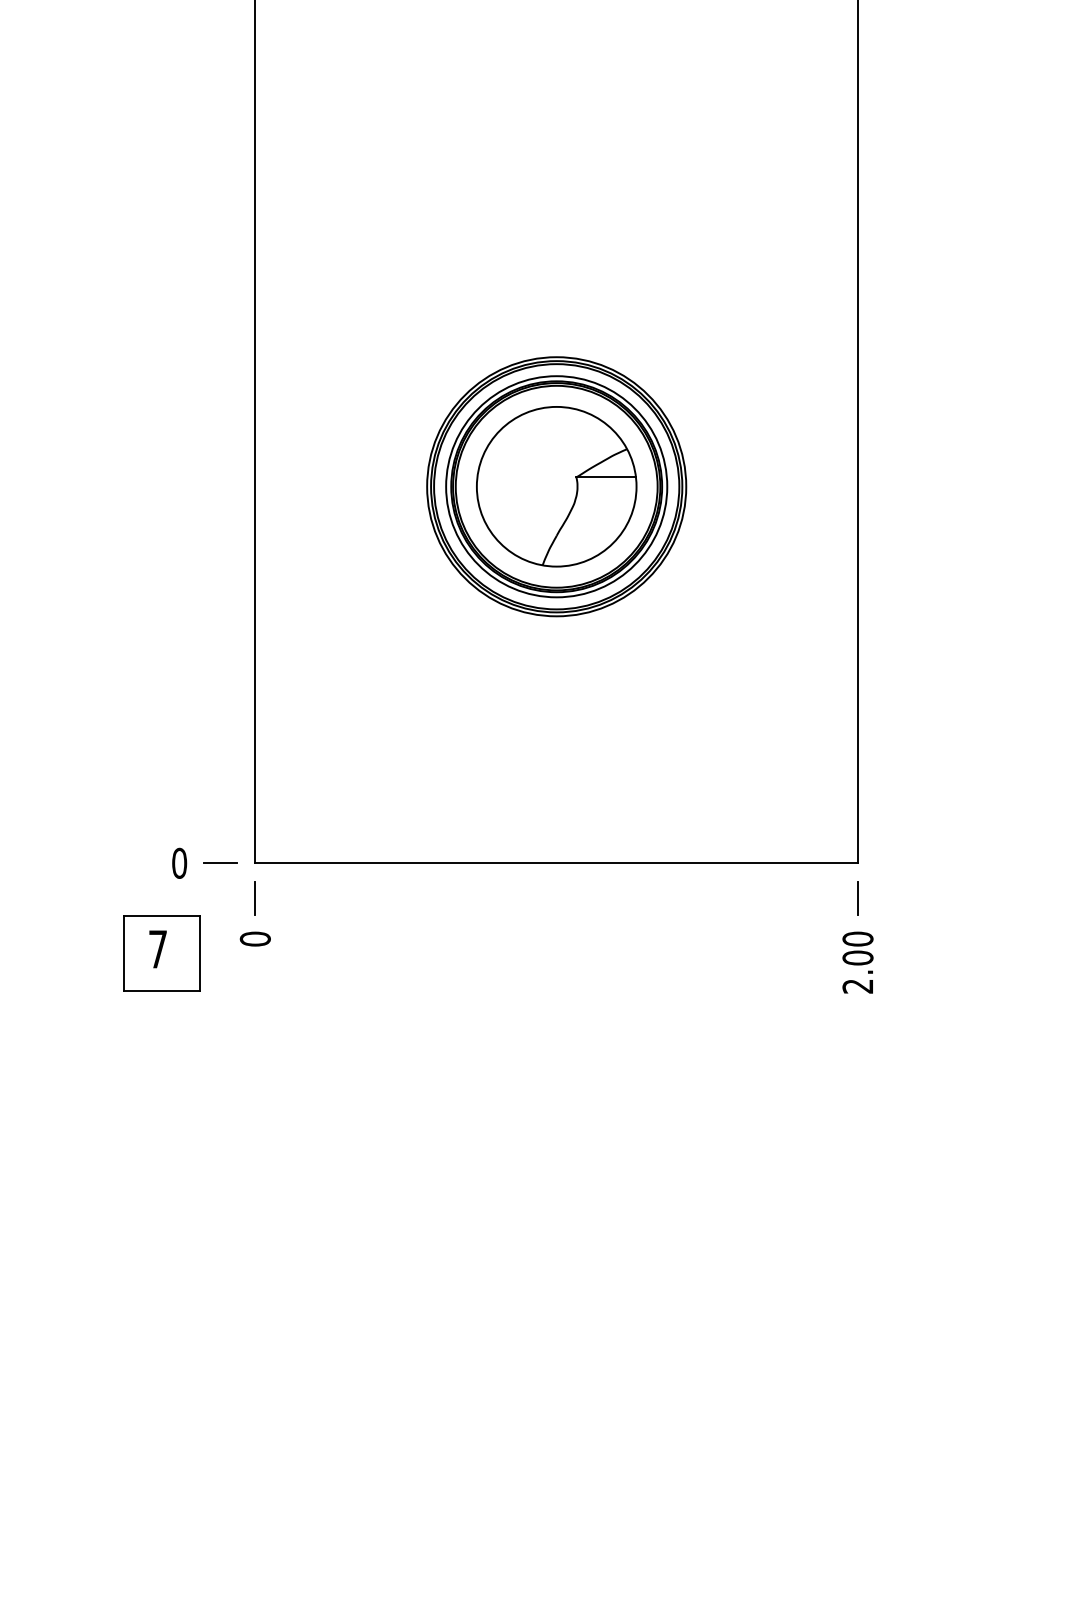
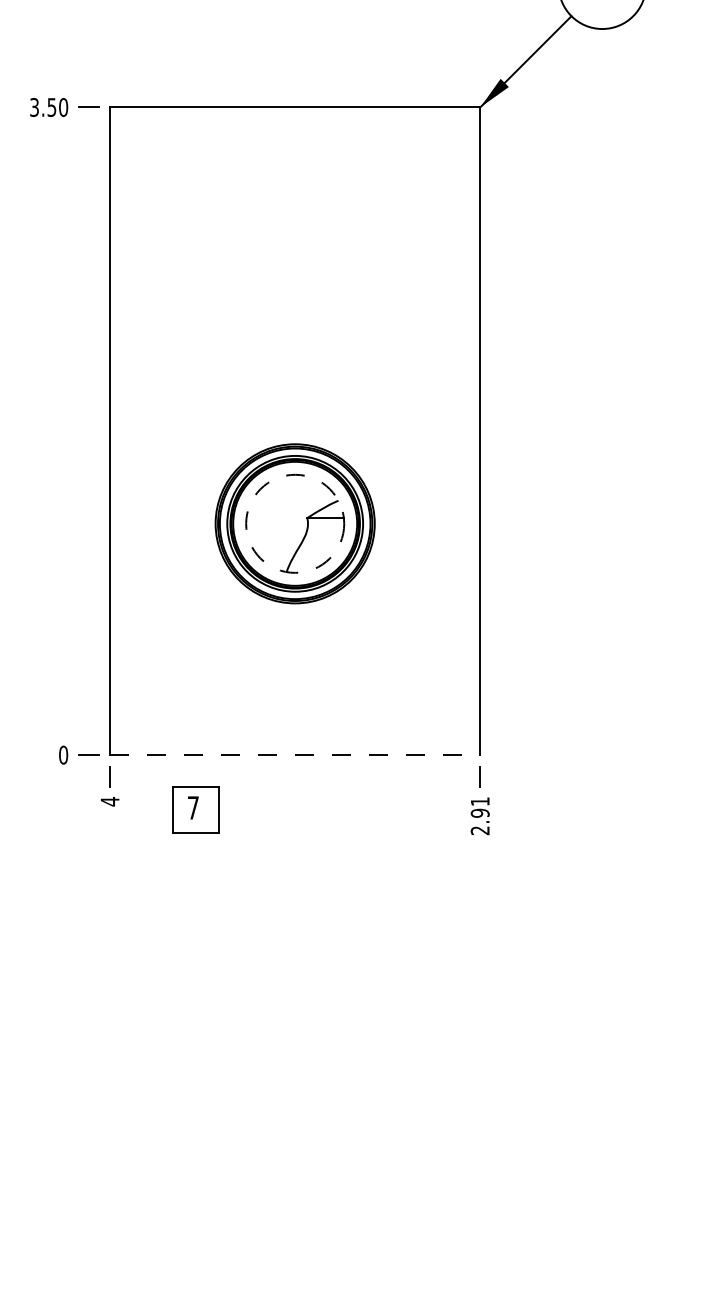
circle: (557, 486) -> (295, 523), solid -> dashed
line: (557, 863) -> (295, 755), solid -> dashed
text: (254, 938) -> (109, 801), 0 -> 4
text: (856, 948) -> (479, 807), 2.00 -> 2.91
part: (161, 951) -> (195, 809), moved

